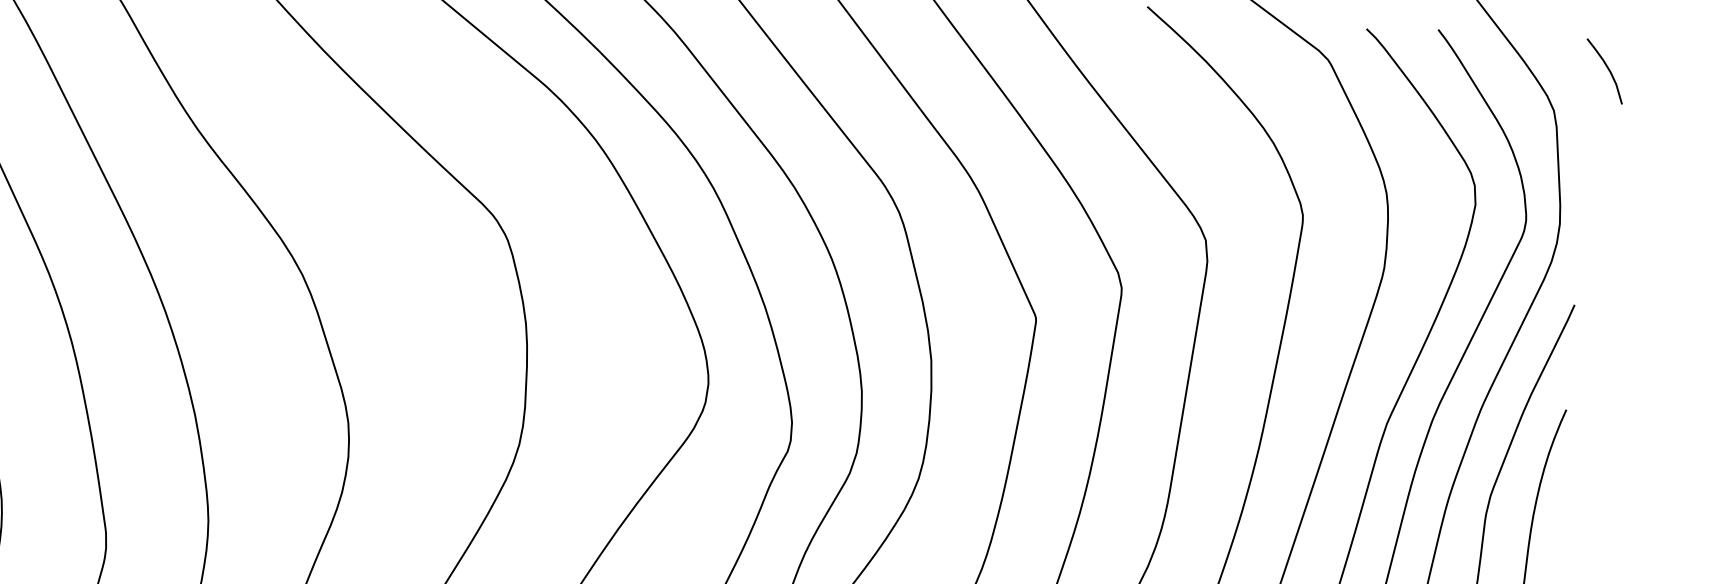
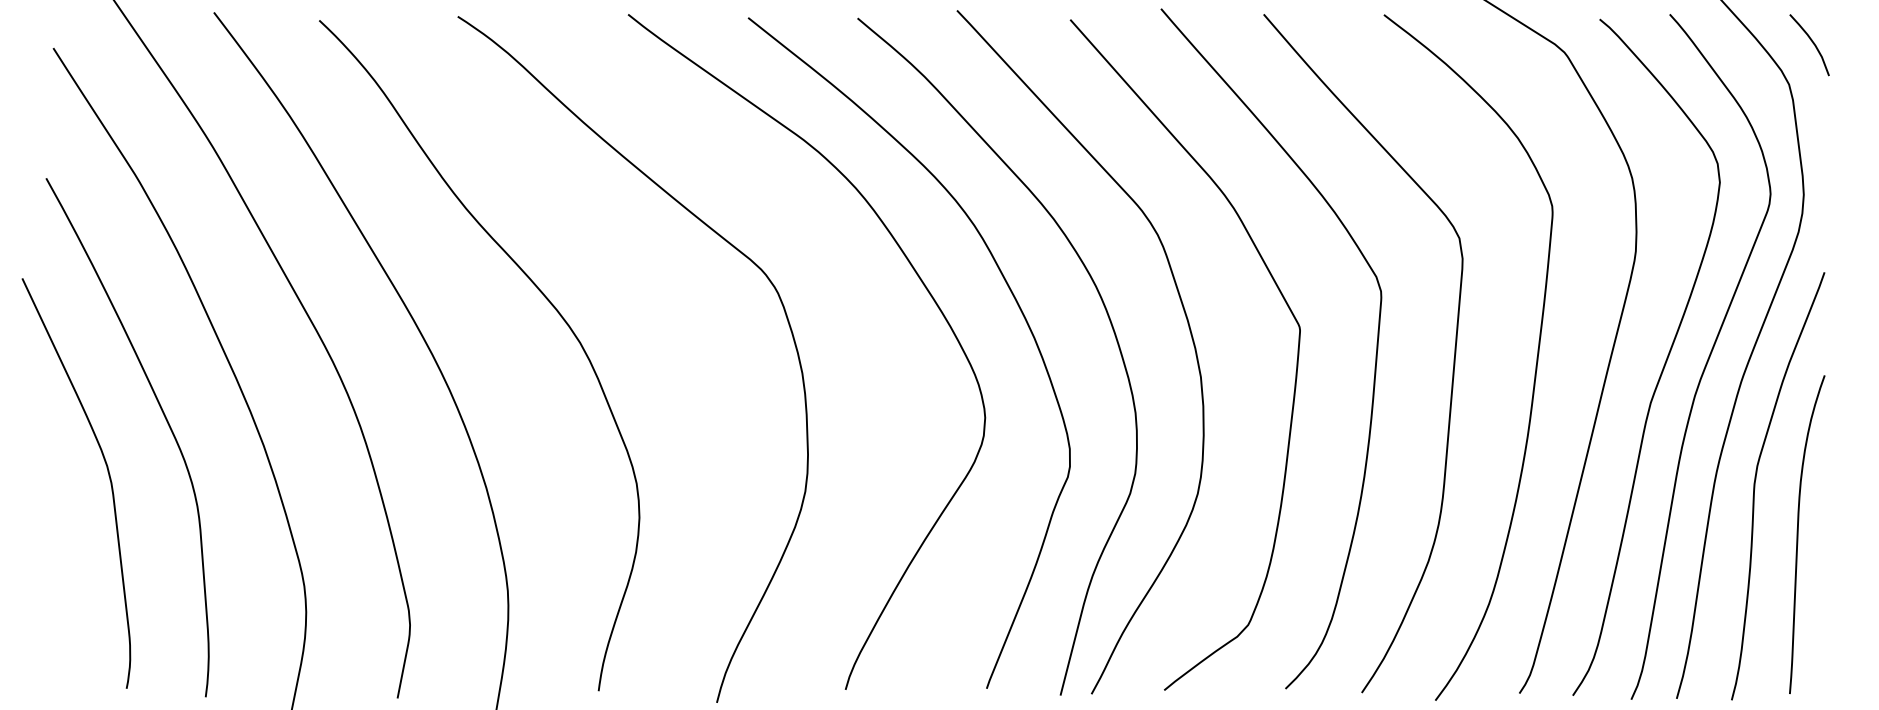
curve: (1607, 70) -> (1812, 43), moved

